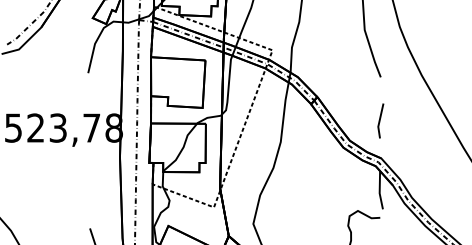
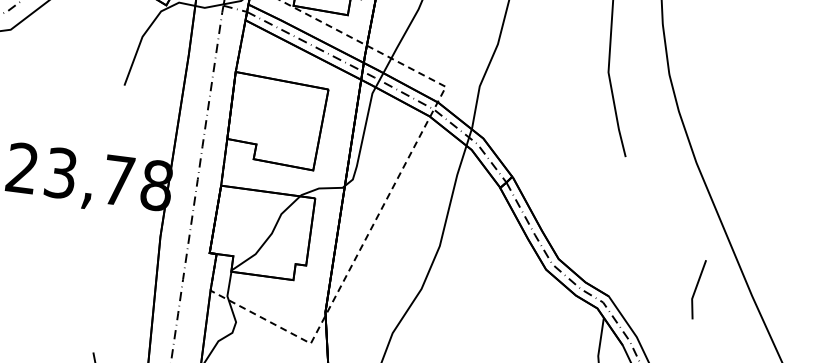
line: (380, 120) -> (697, 288), moved

